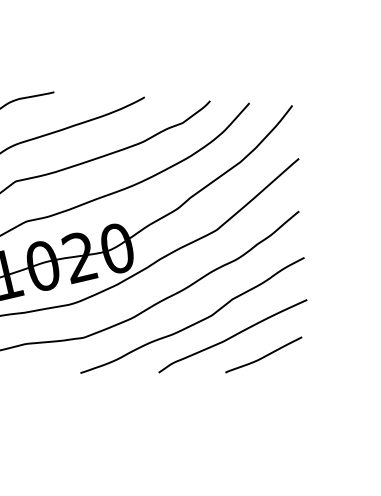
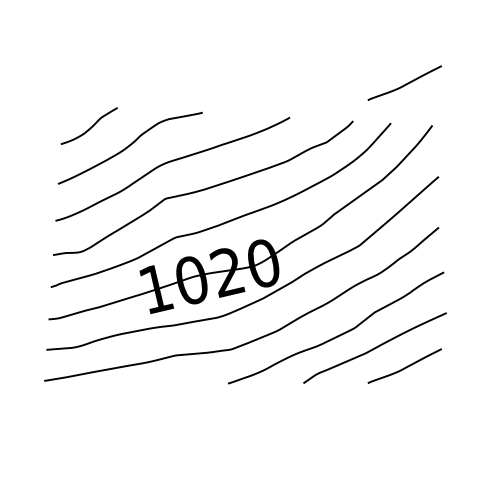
curve: (264, 61) -> (405, 83), added

